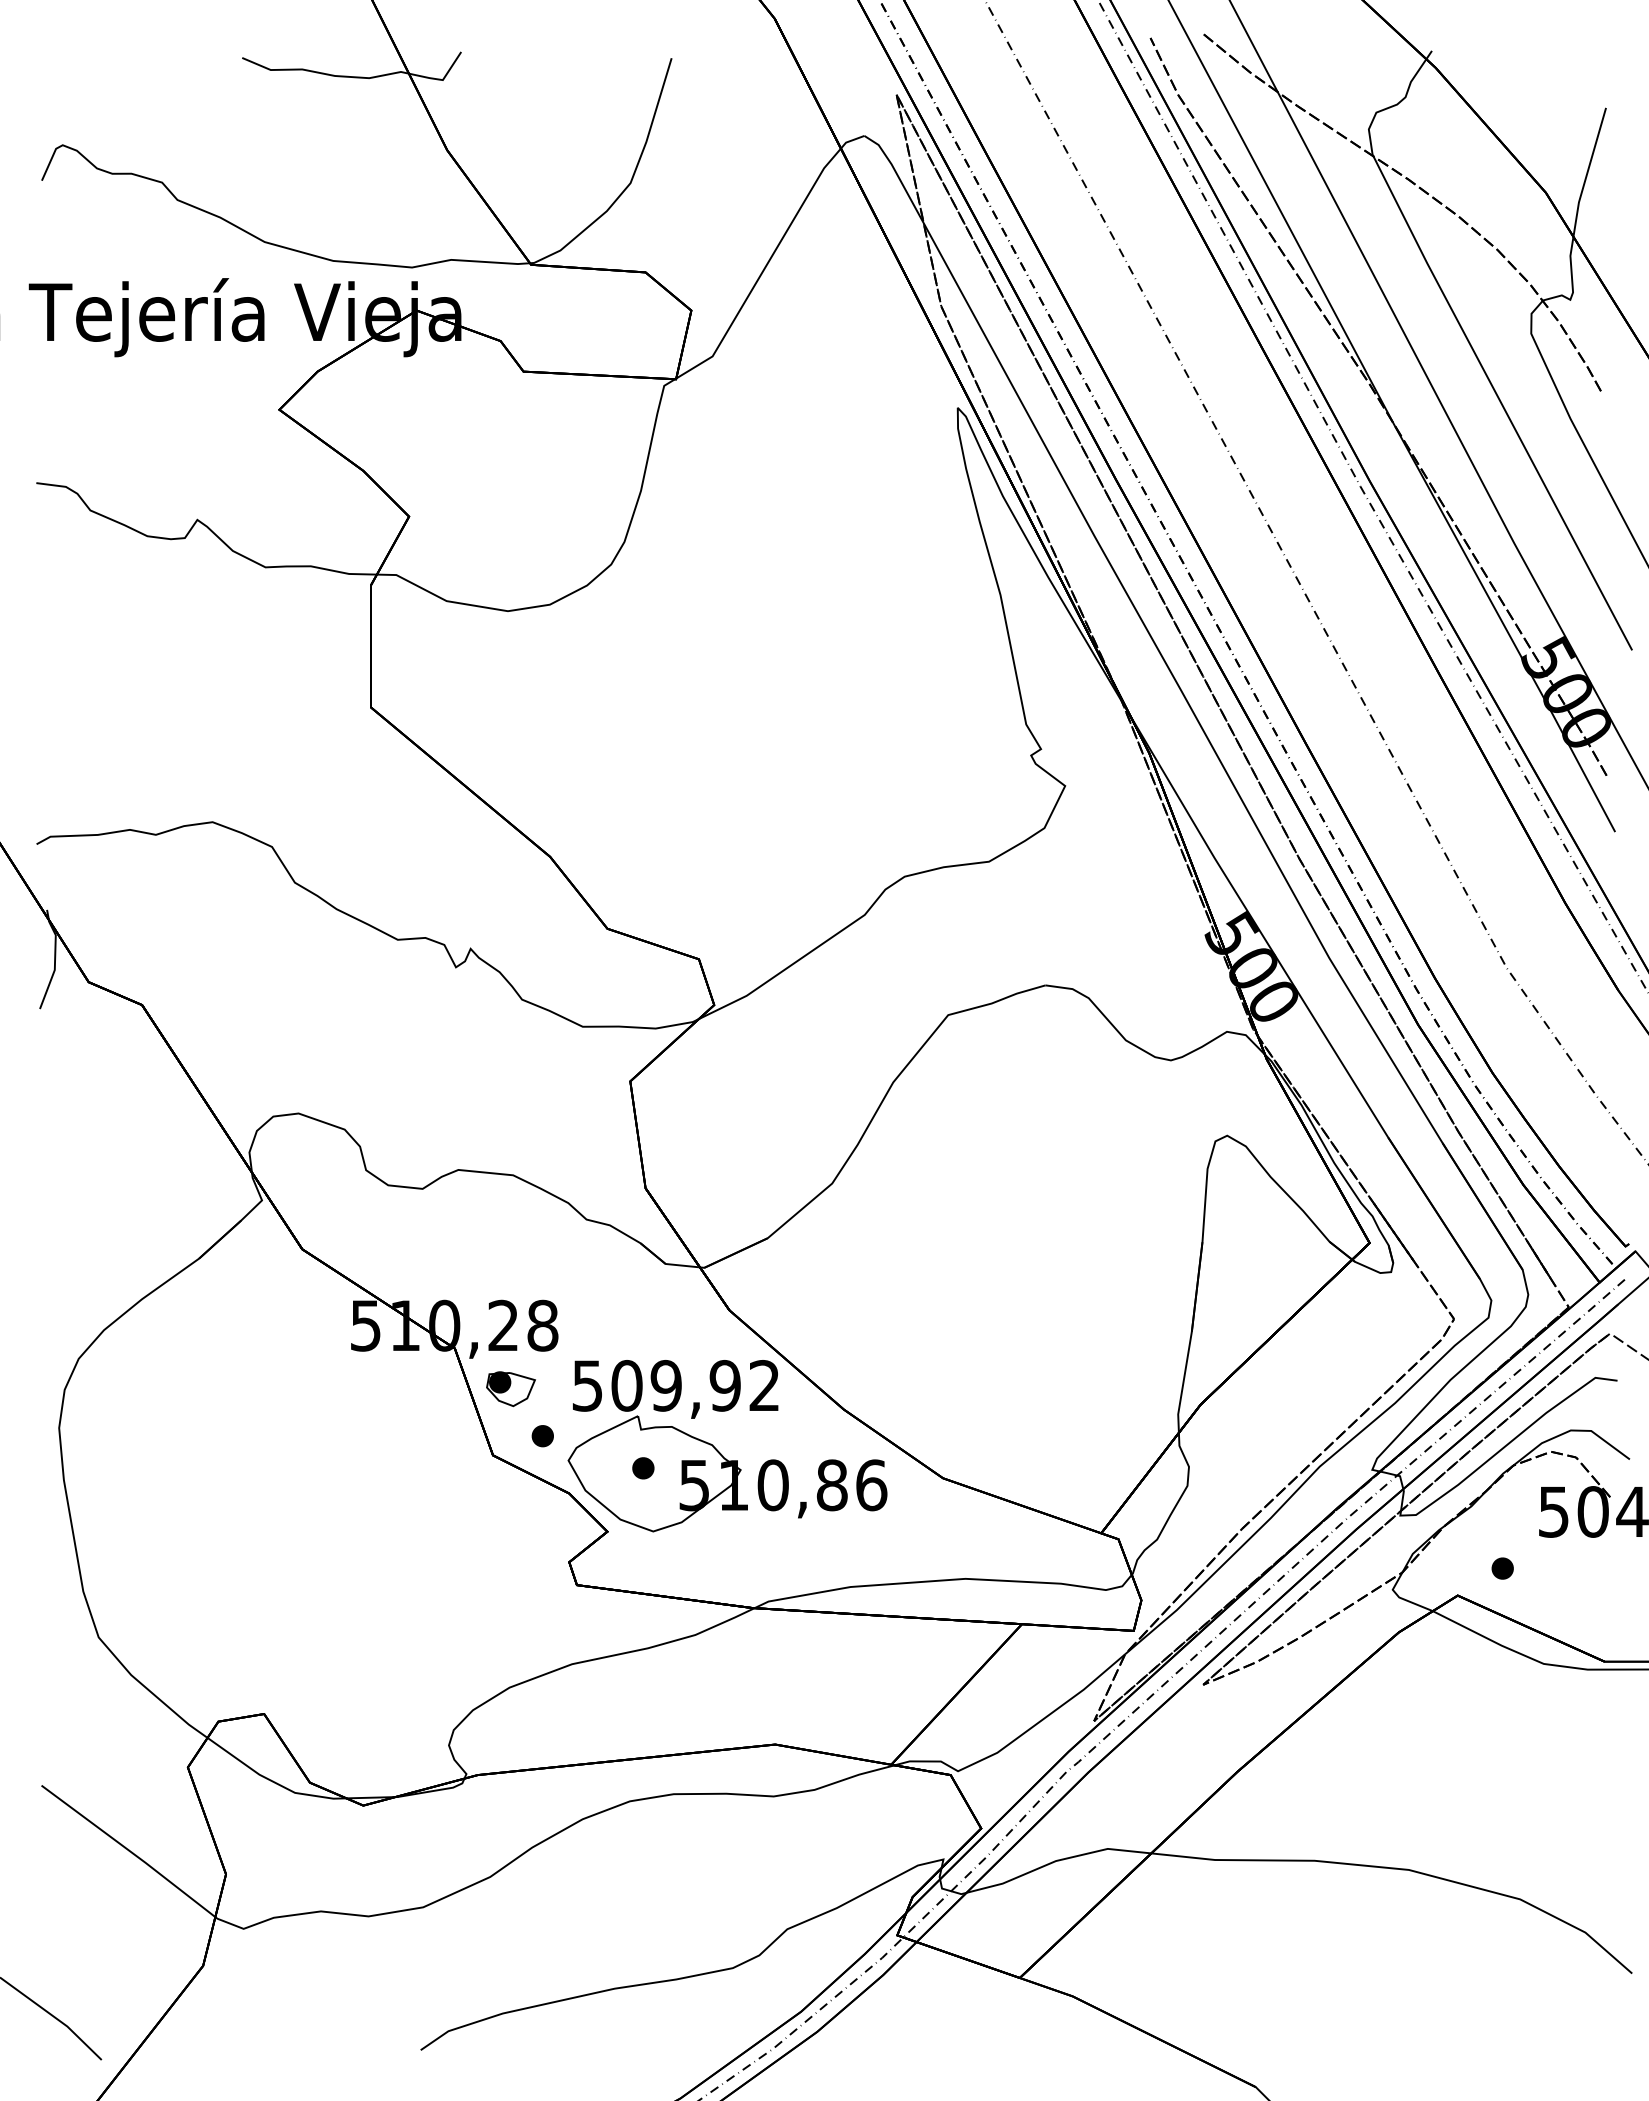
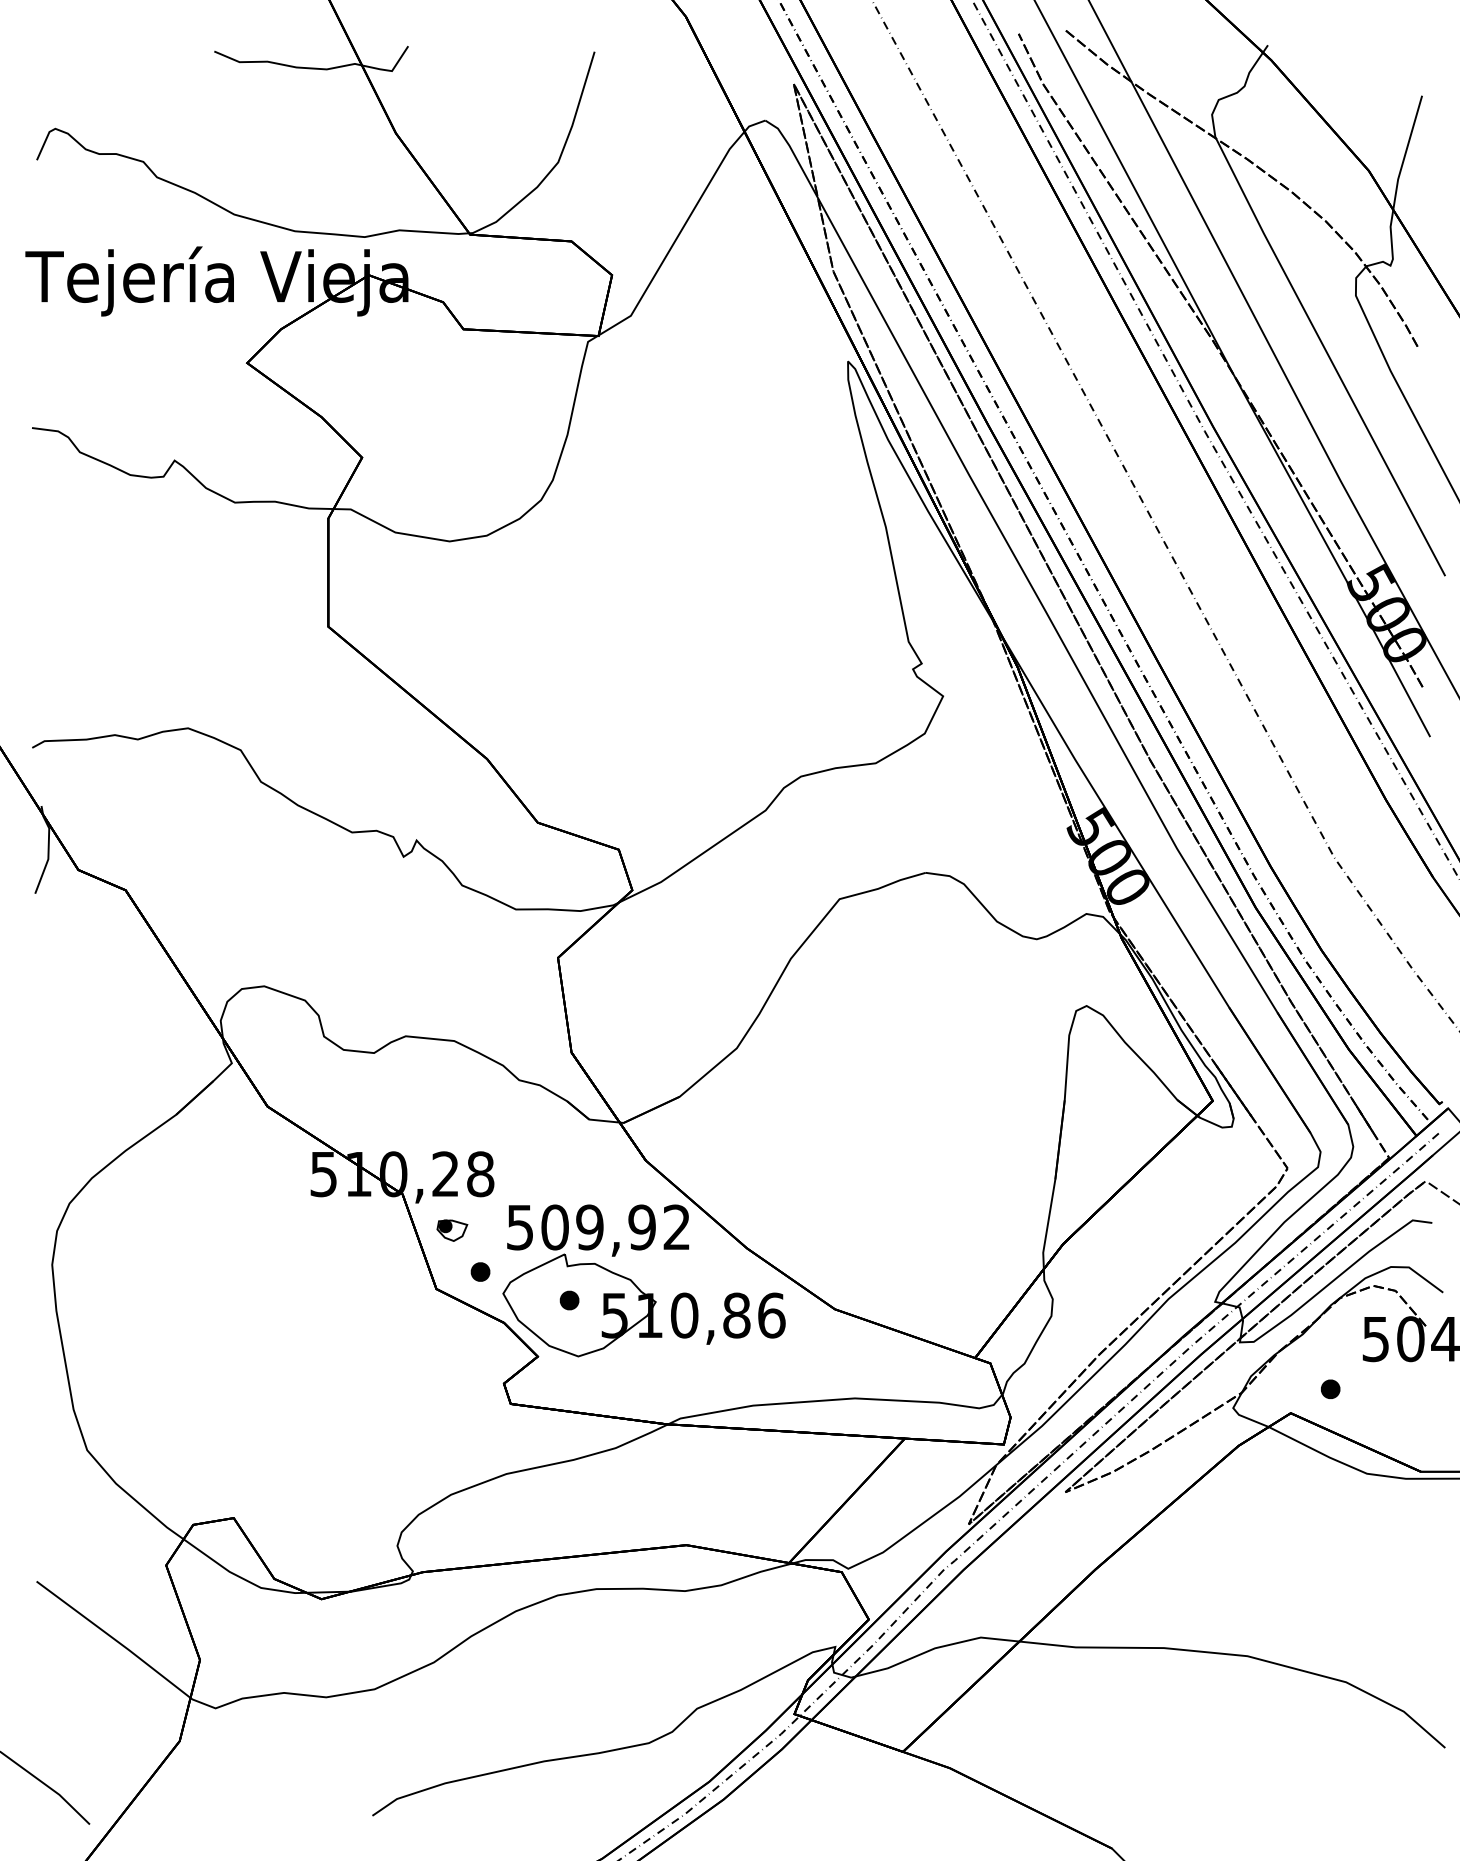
part: (510, 1389) -> (451, 1230), size x0.7

